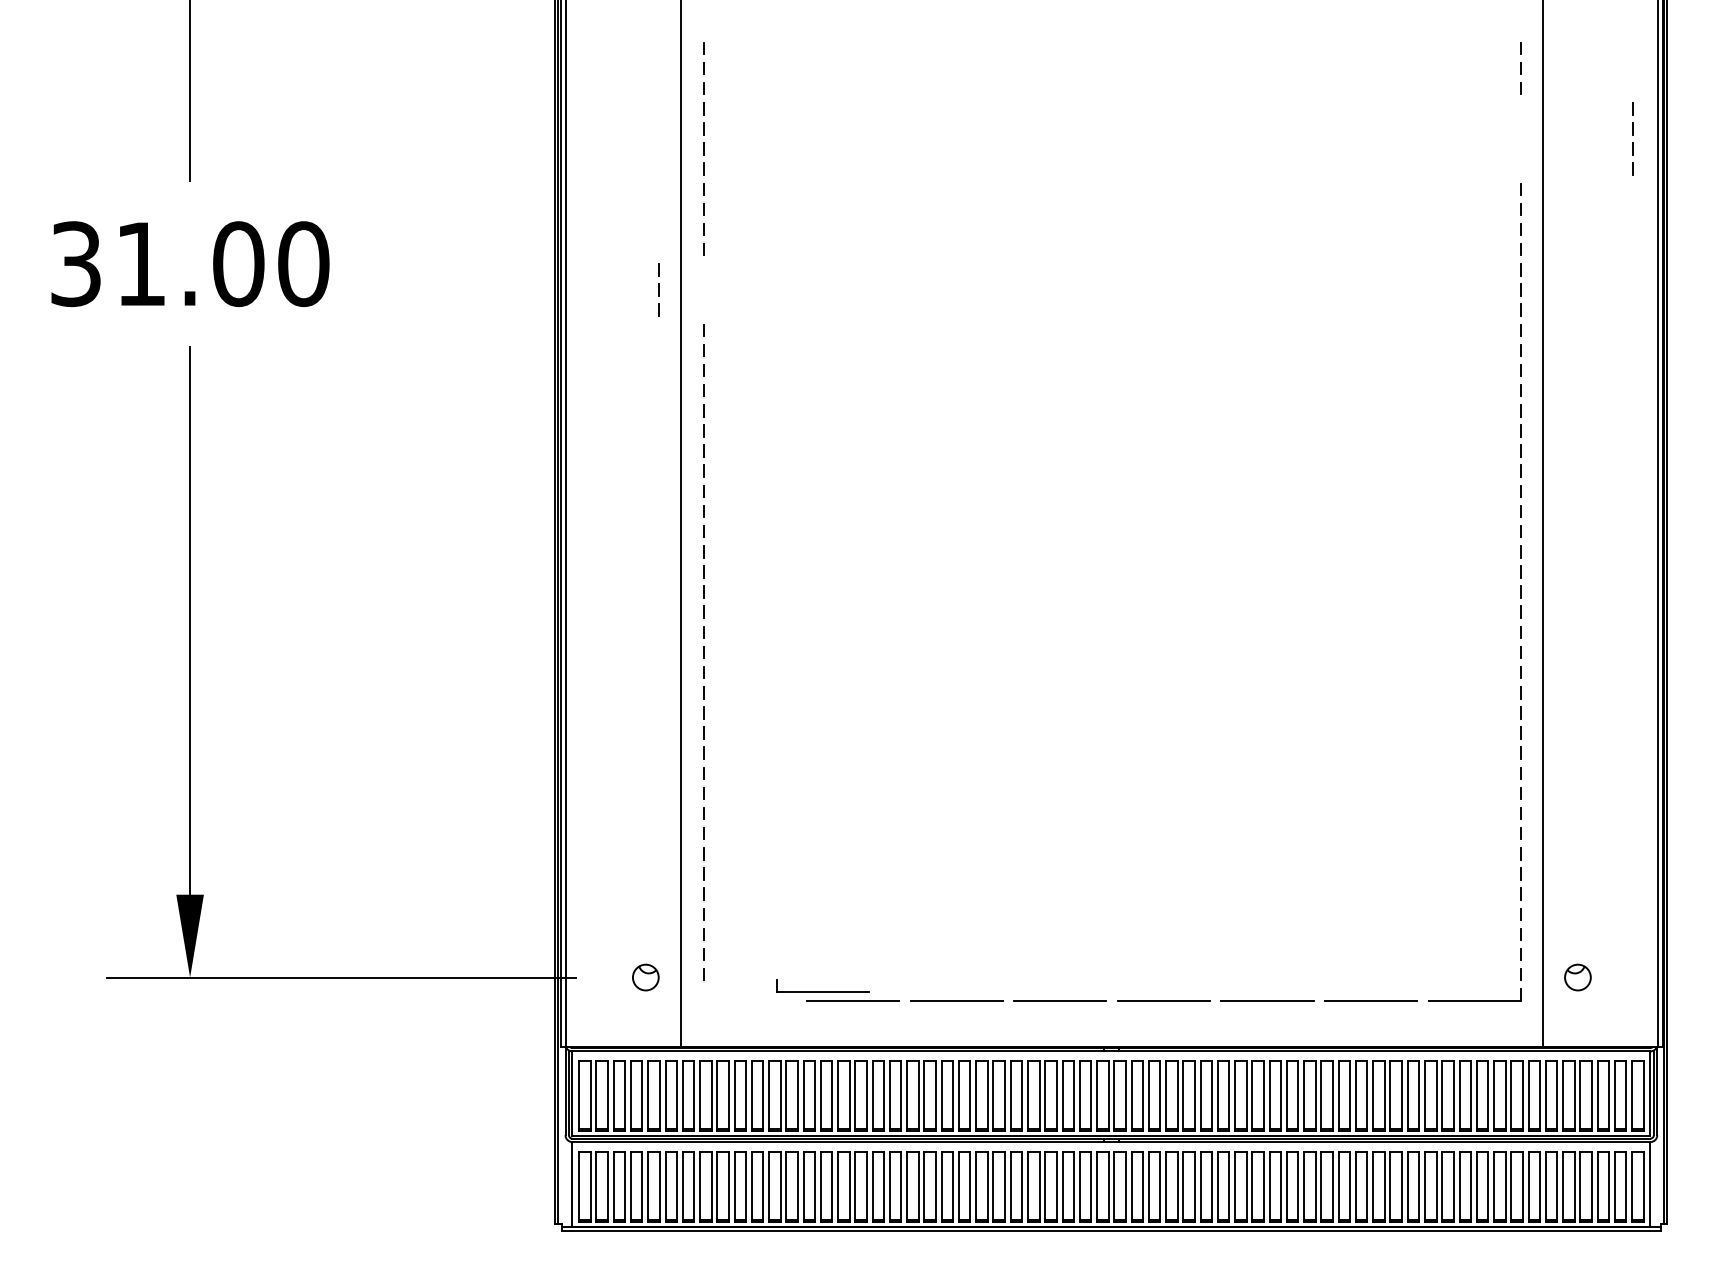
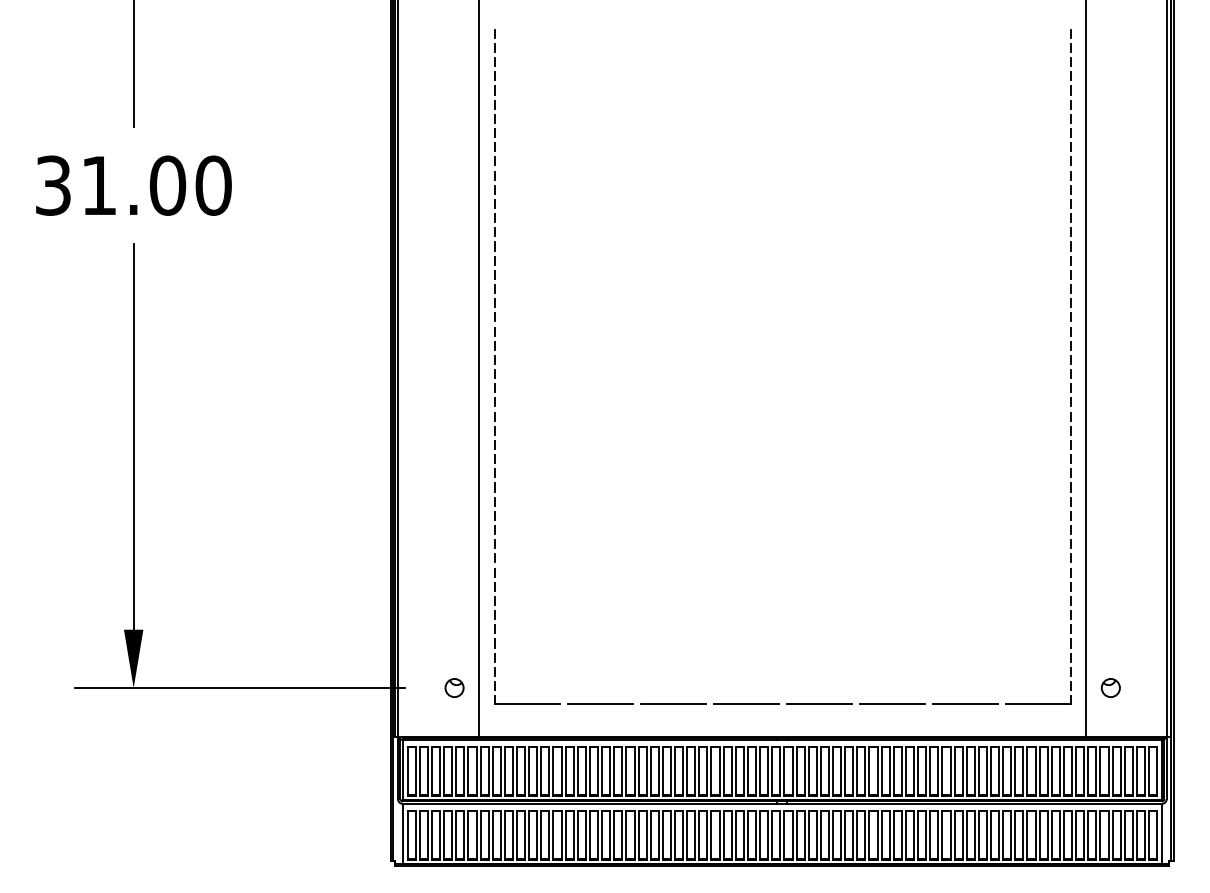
line: (1632, 135) -> (1070, 95), moved
line: (658, 289) -> (495, 203), moved
part: (822, 985) -> (527, 699), moved

